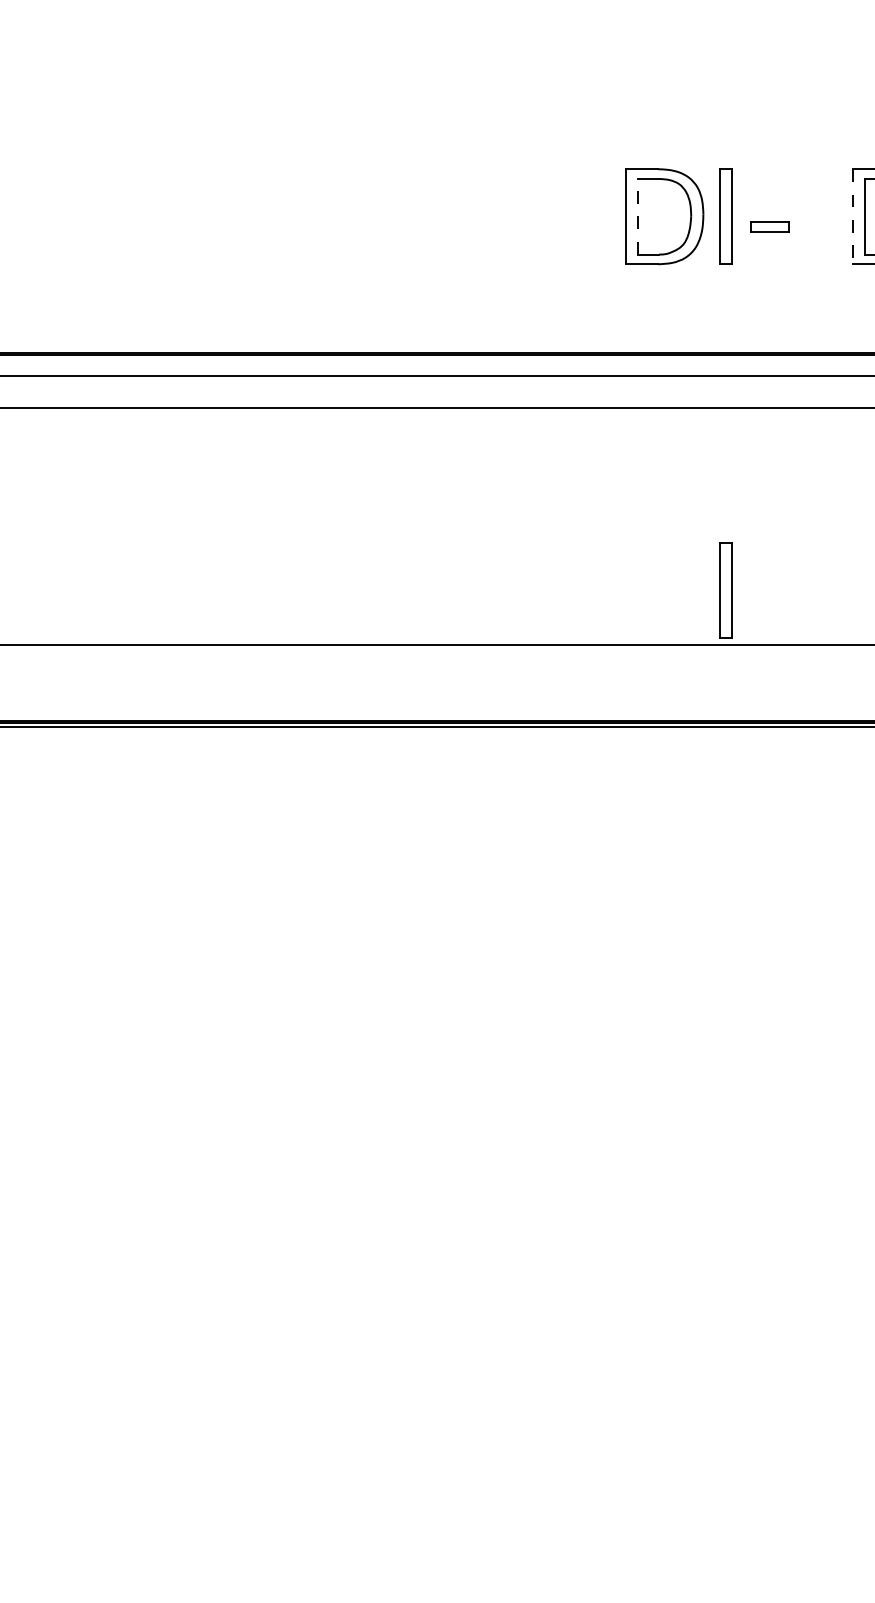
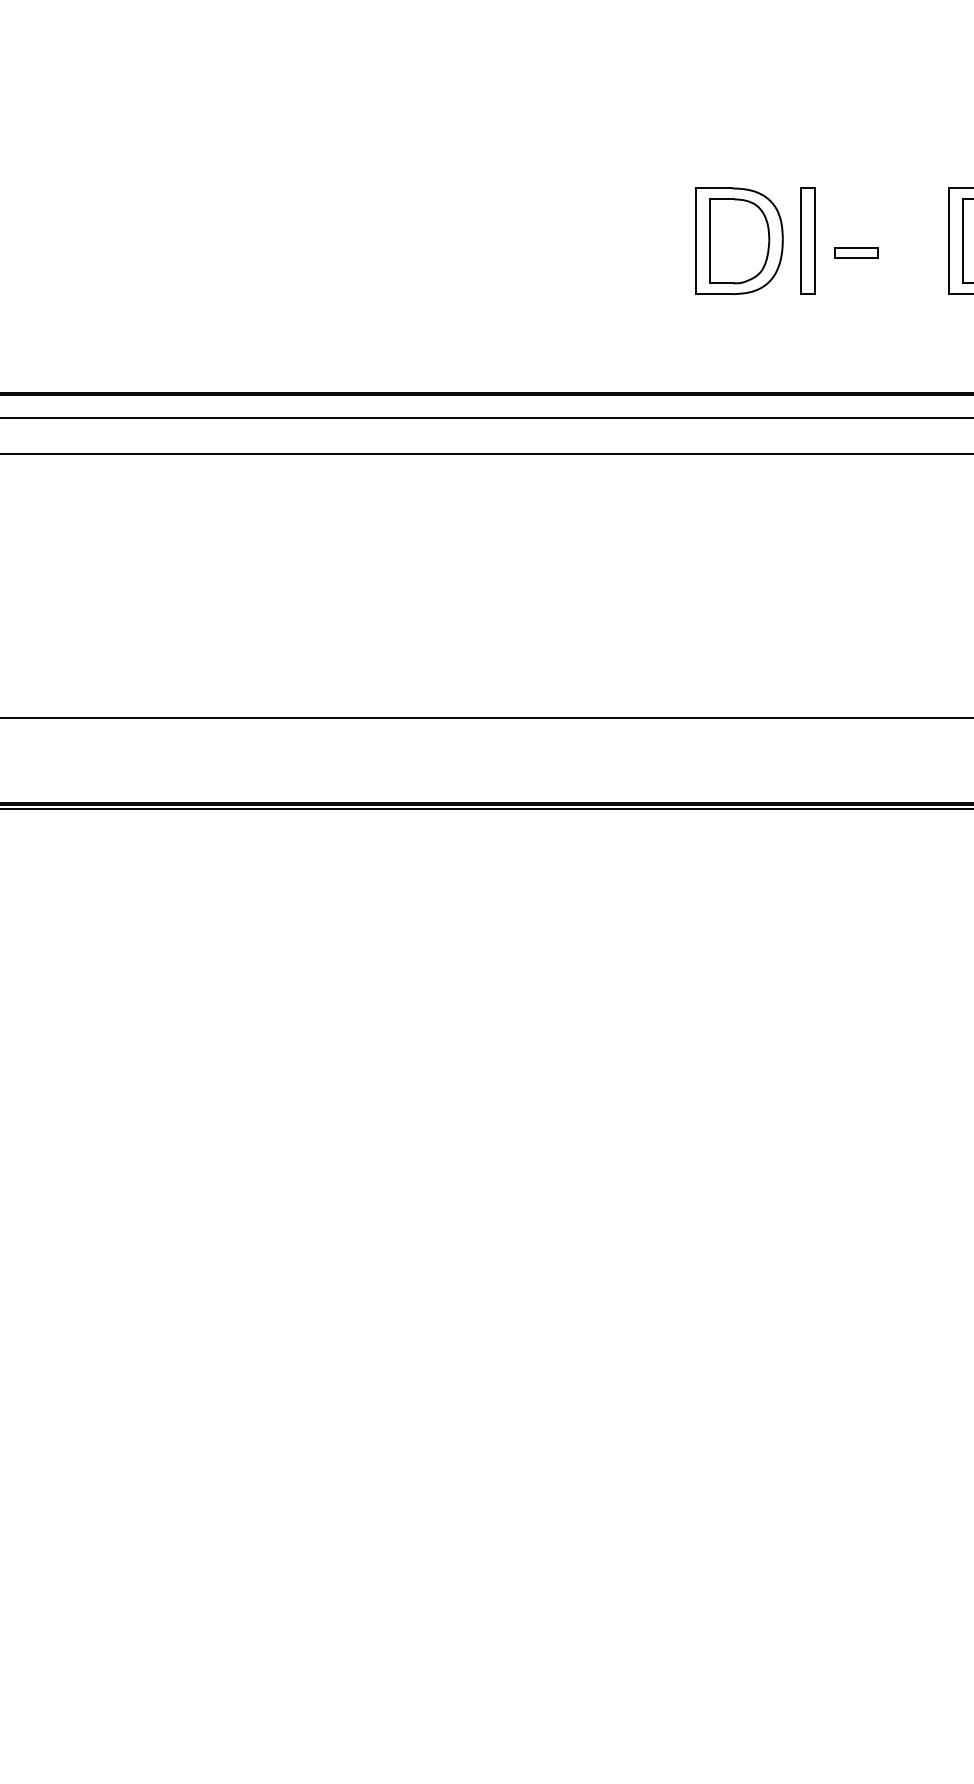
line: (637, 215) -> (709, 240), dashed -> solid
line: (853, 216) -> (949, 241), dashed -> solid
part: (725, 589) -> (807, 656), removed

